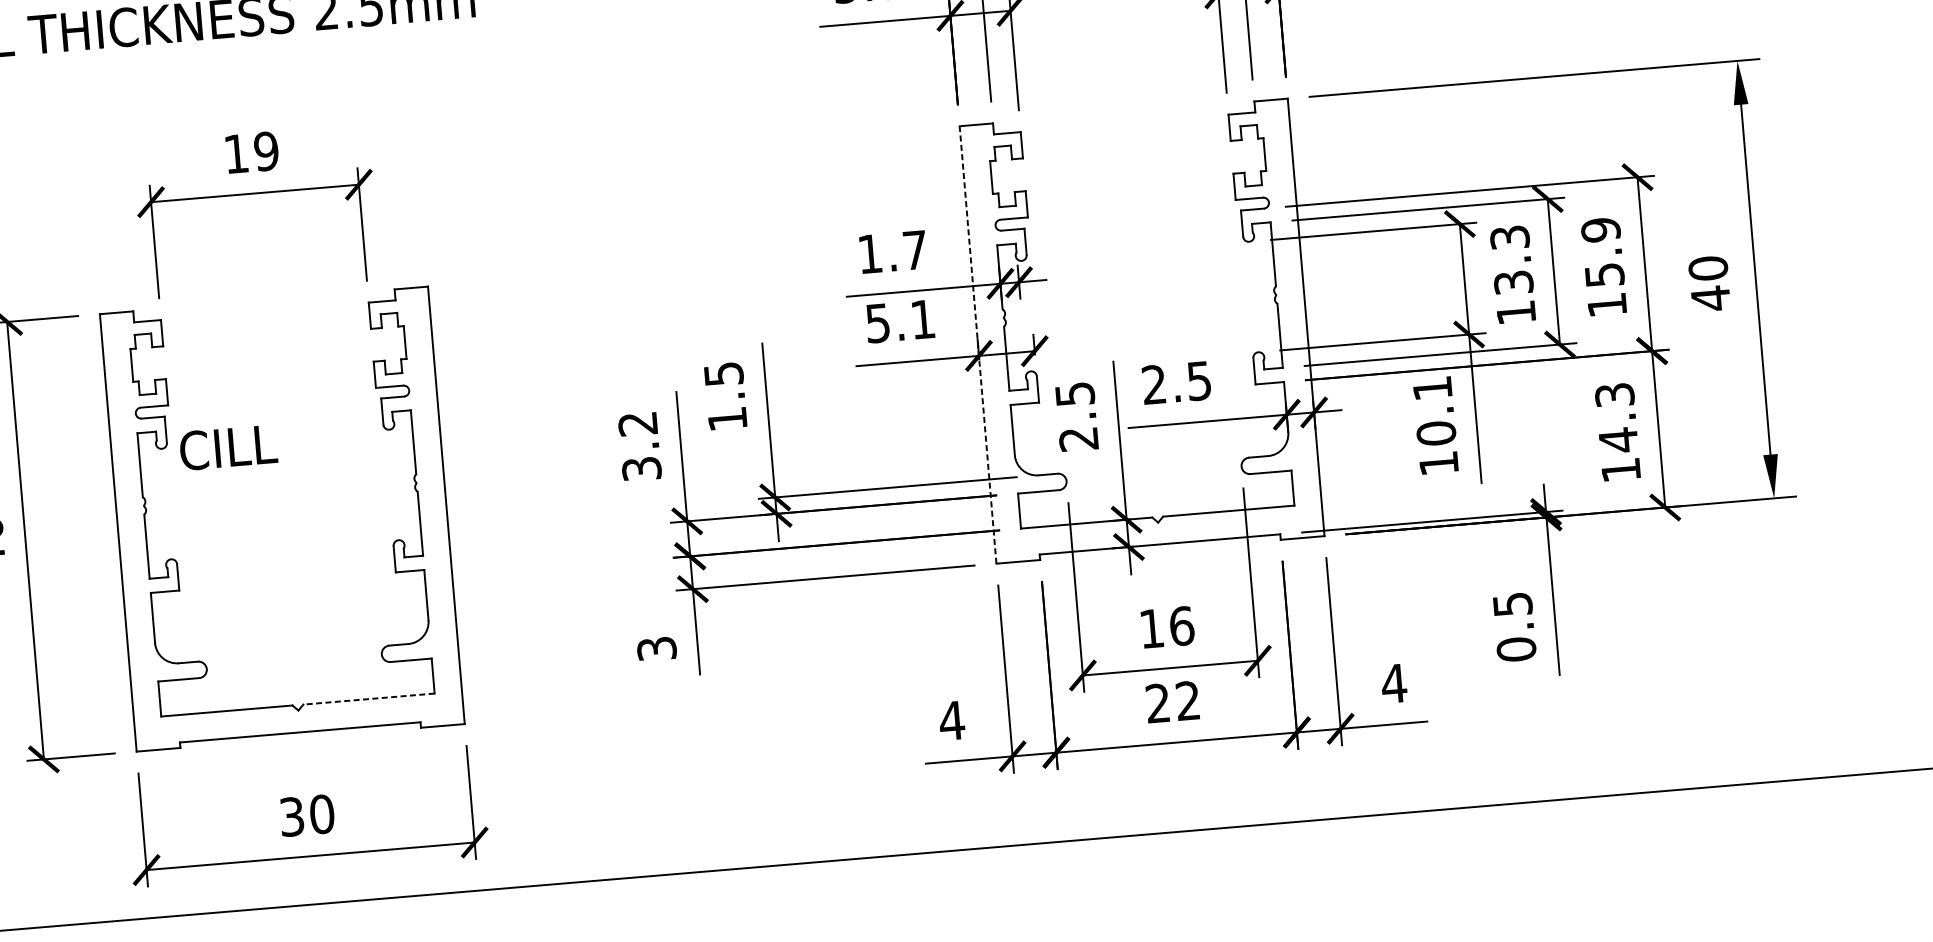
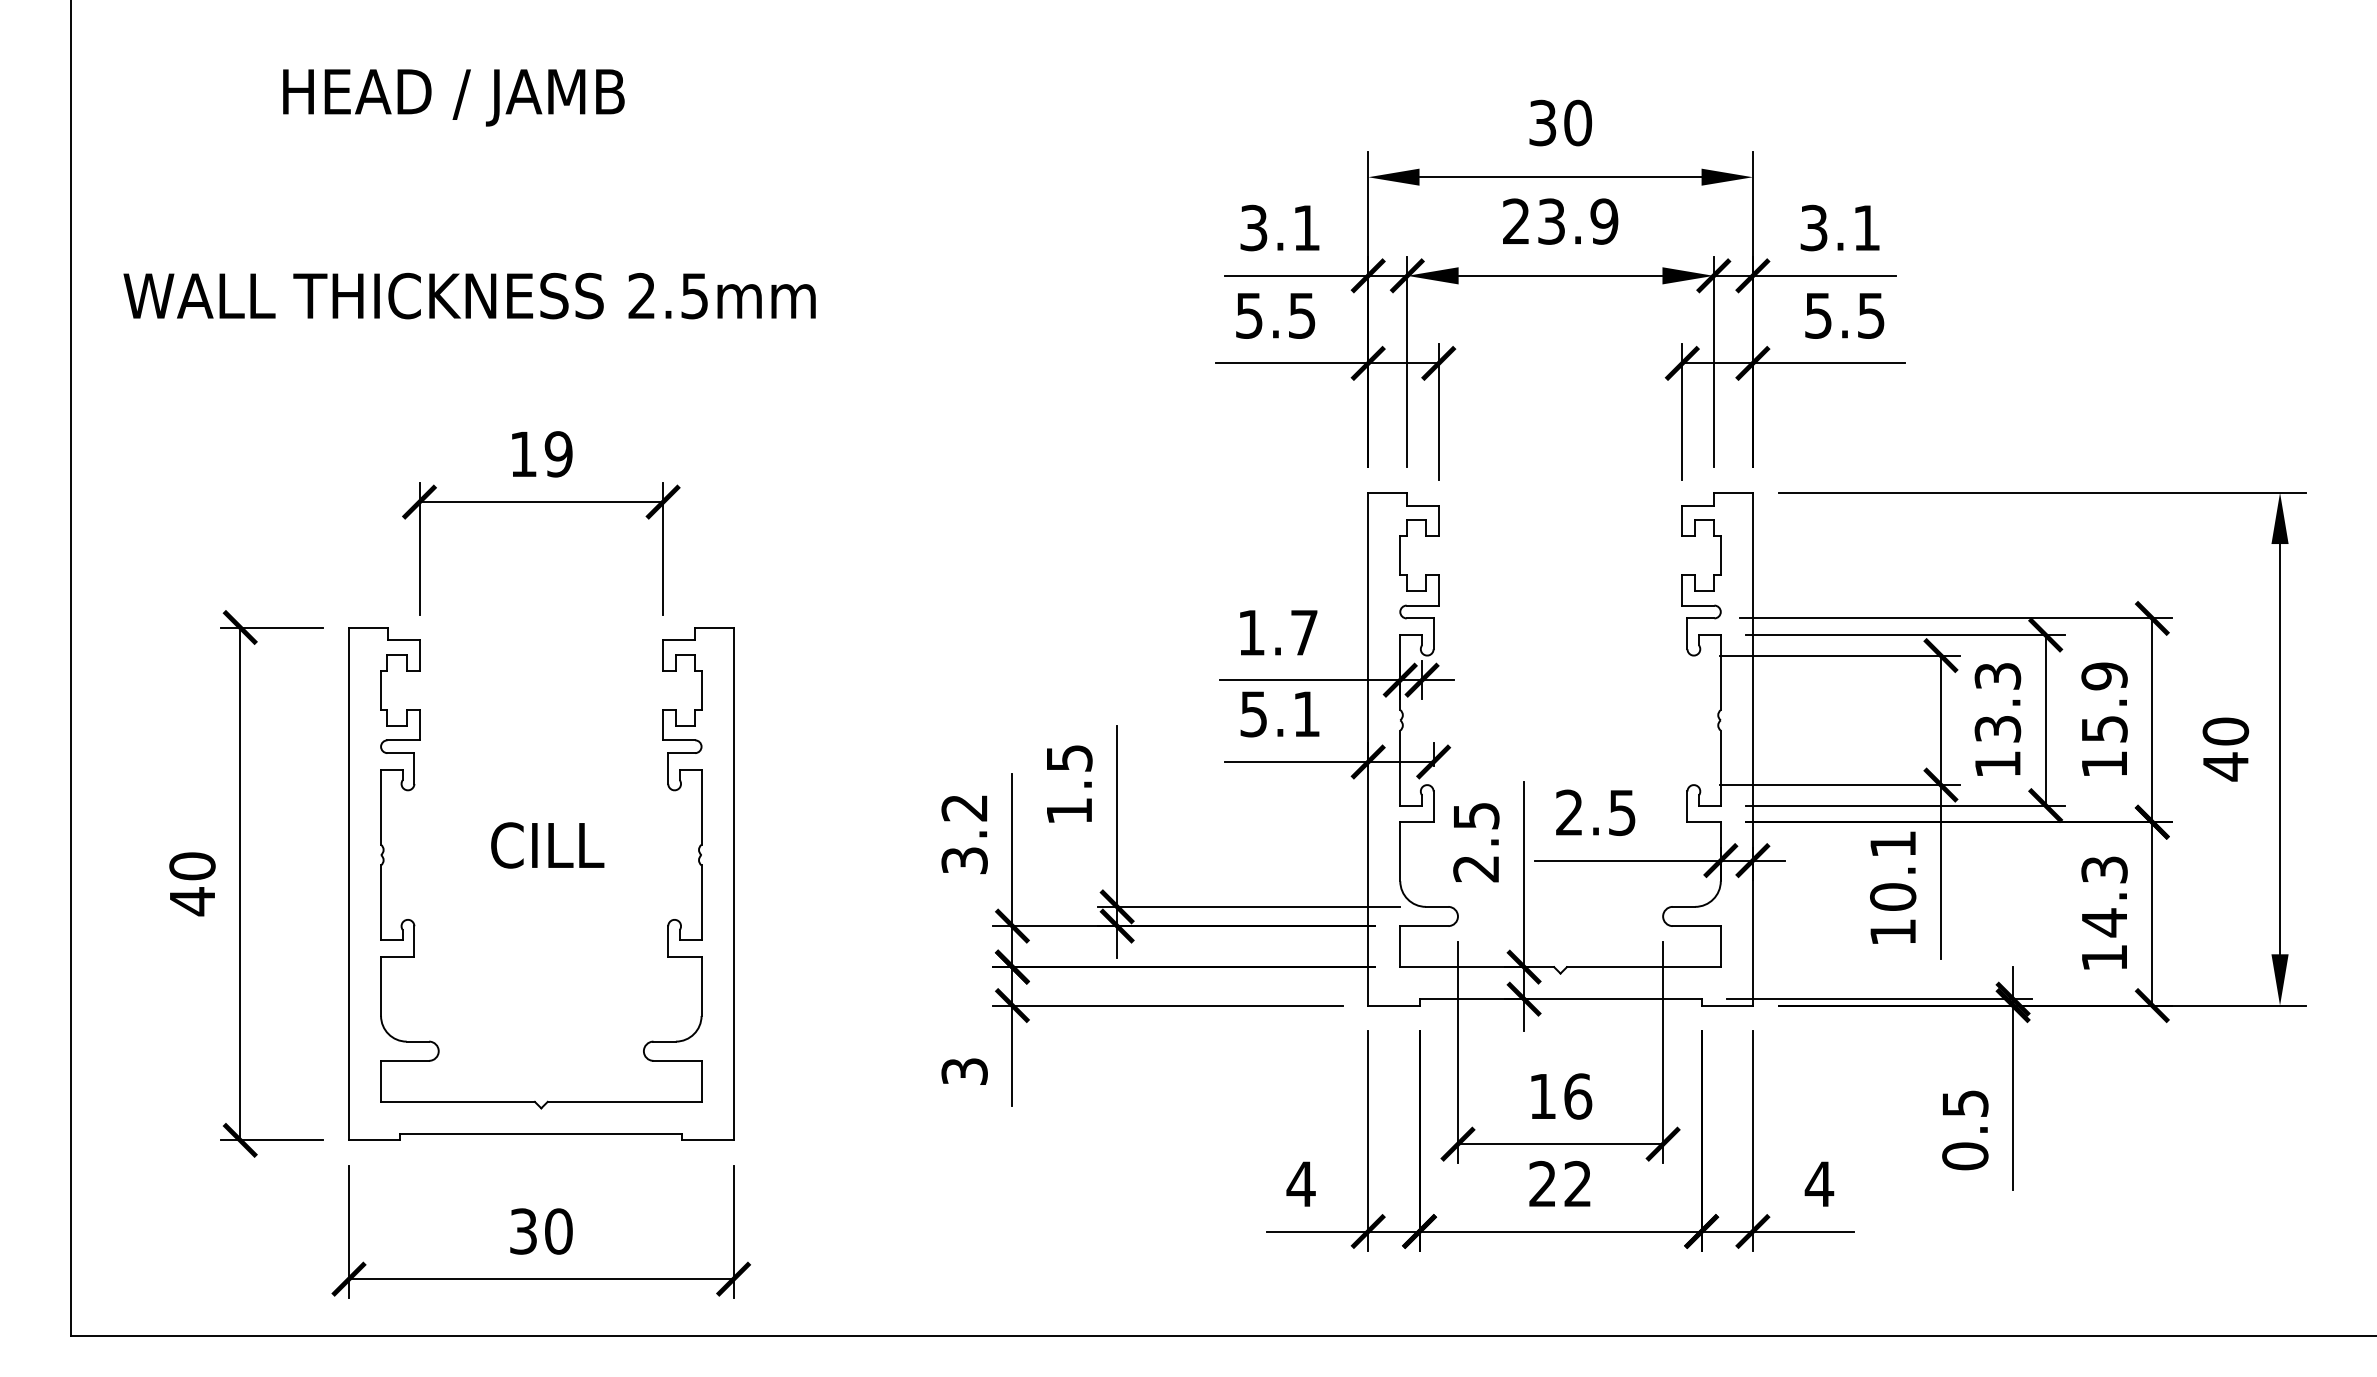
line: (978, 344) -> (1368, 748), dashed -> solid
text: (228, 447) -> (547, 845), moved
line: (368, 698) -> (624, 1101), dashed -> solid

